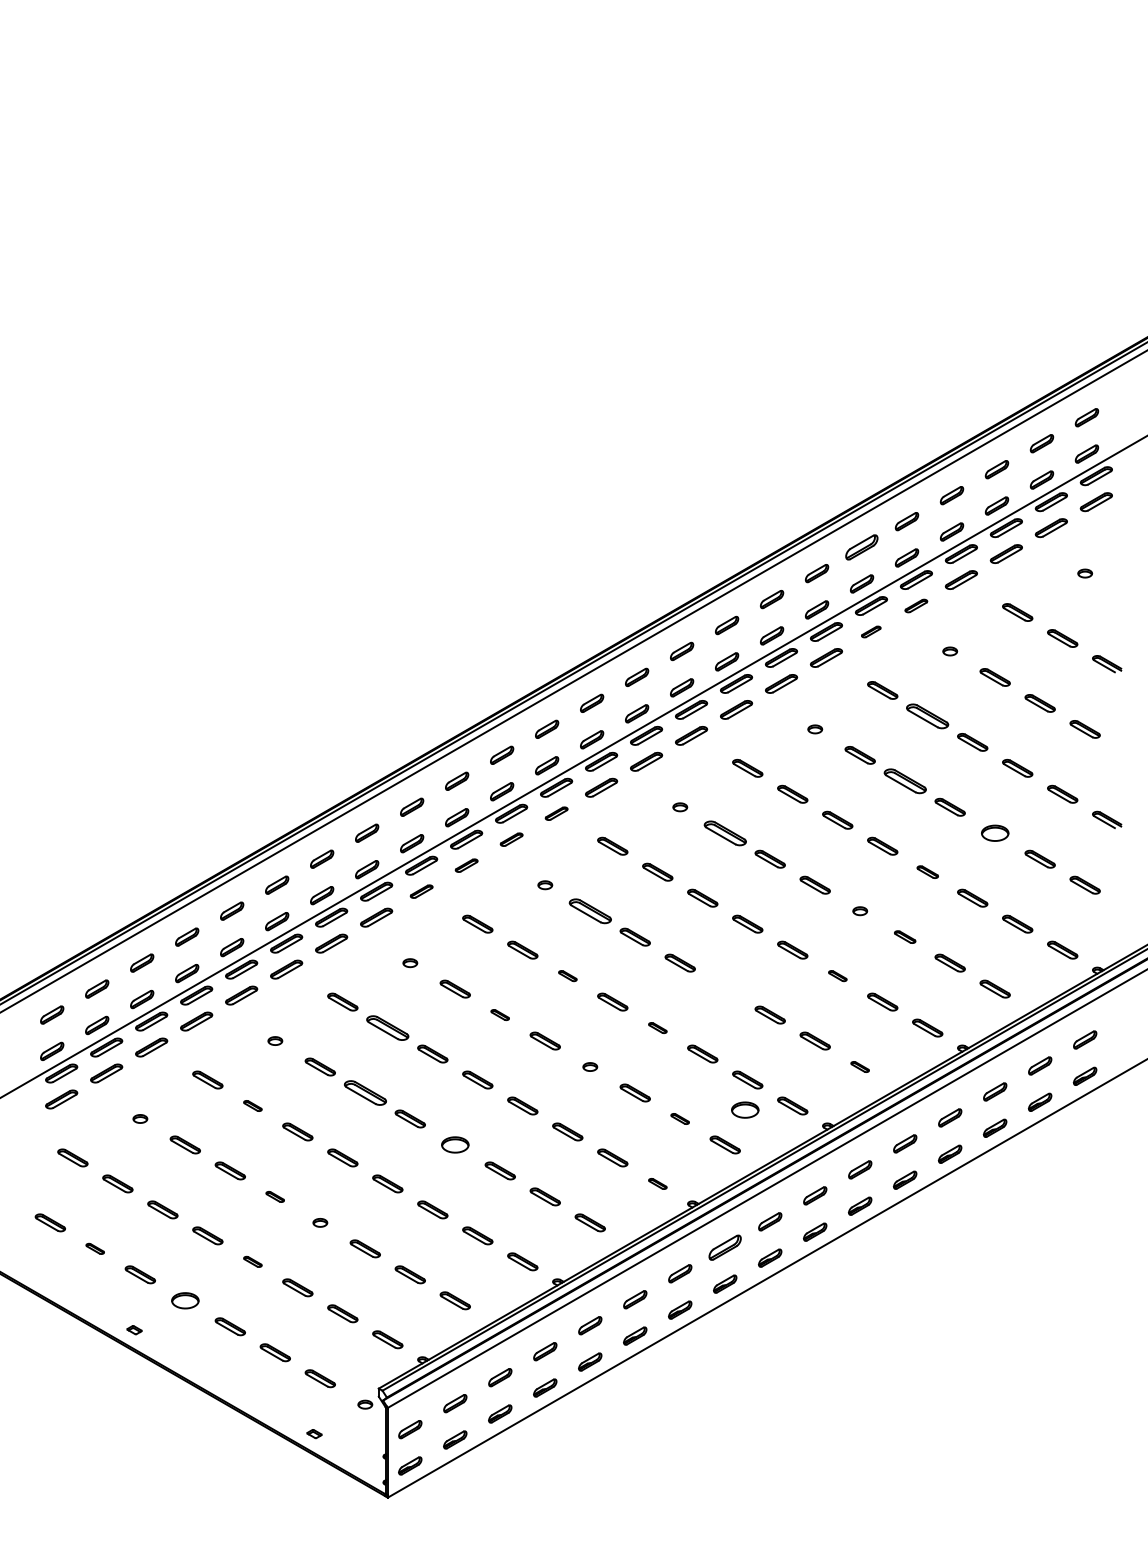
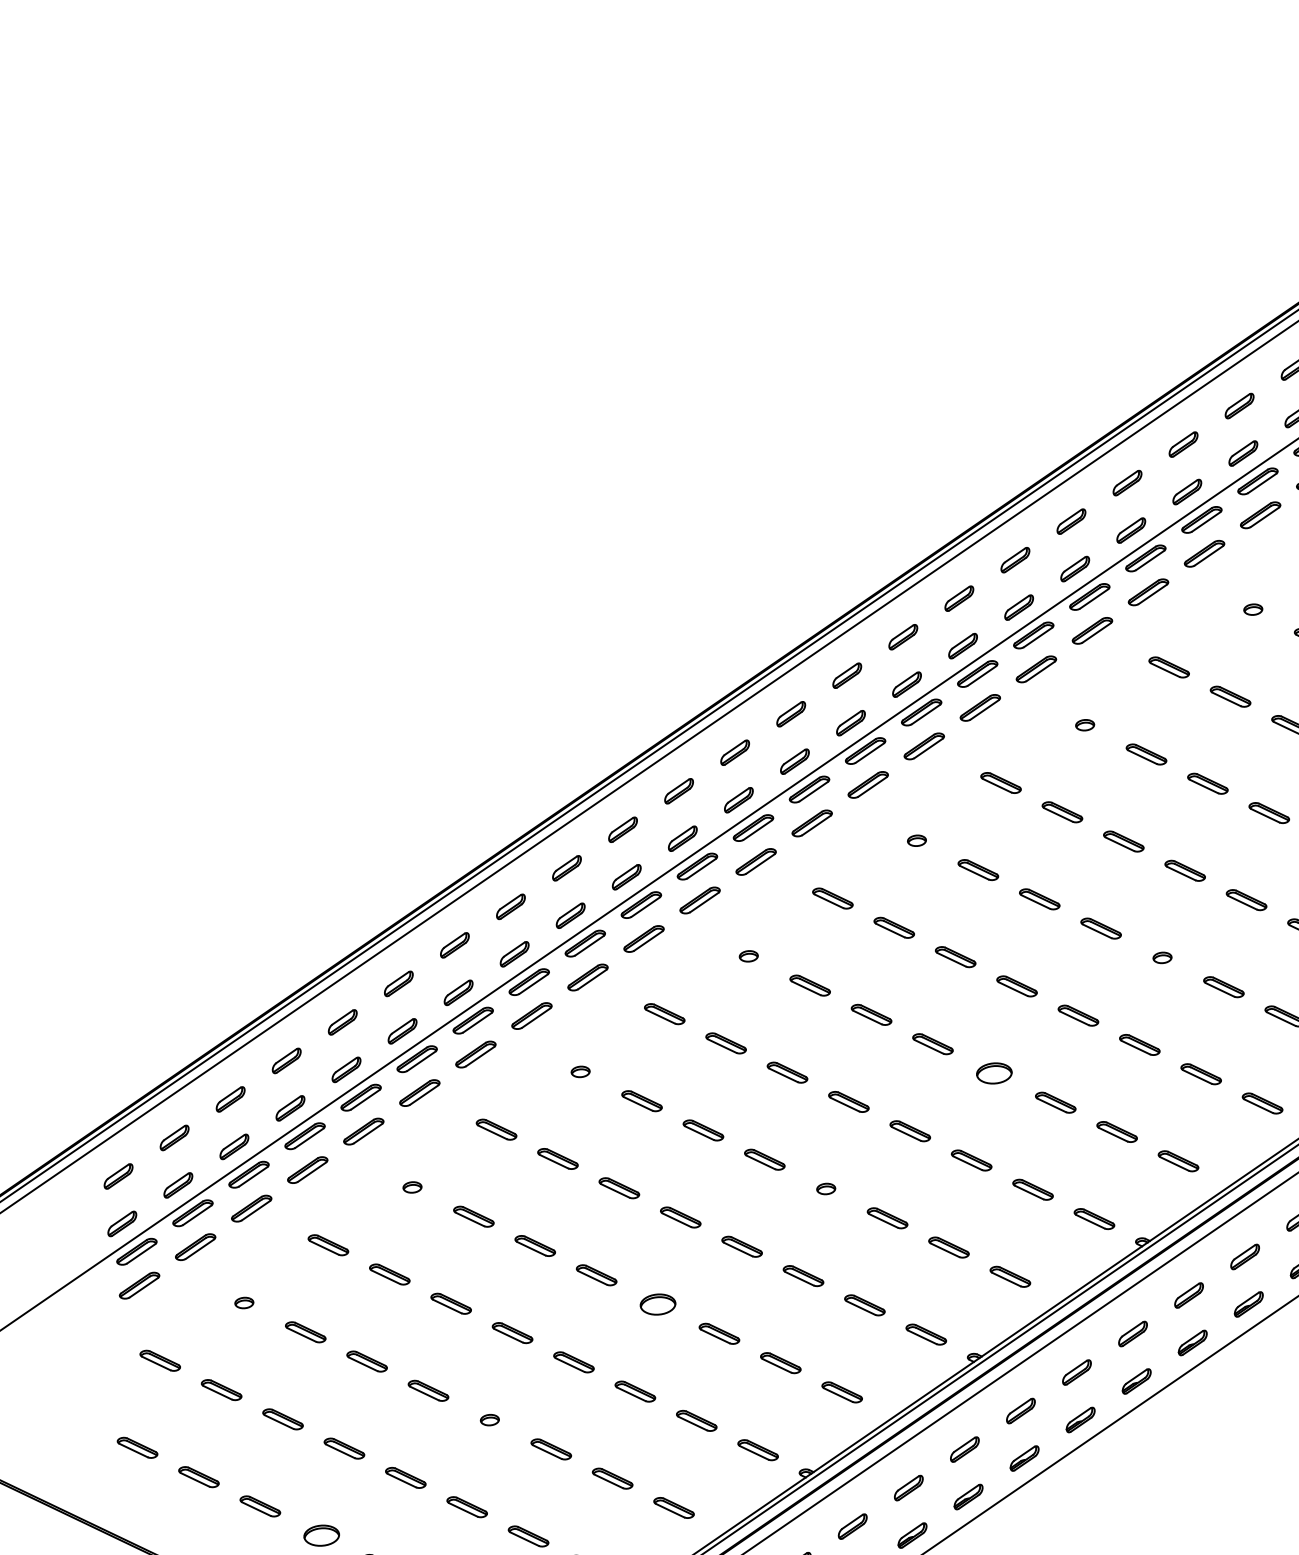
part: (862, 547) -> (1128, 482), size x0.71
part: (915, 605) -> (1203, 553), size x1.43
part: (870, 631) -> (1147, 591), size x1.67
part: (927, 716) -> (1230, 696), size x0.71
part: (904, 781) -> (1206, 784), size x0.71
part: (556, 813) -> (756, 861), size x1.43
part: (724, 832) -> (977, 869), size x0.71
part: (511, 839) -> (700, 900), size x1.43
part: (466, 865) -> (643, 938), size x1.43
part: (927, 871) -> (1246, 899), size x1.43
part: (421, 891) -> (587, 977), size x1.43
part: (589, 910) -> (809, 984), size x0.71
part: (904, 936) -> (1222, 986), size x1.43
part: (567, 975) -> (787, 1071), size x1.67
part: (837, 975) -> (1139, 1044), size x1.67
part: (499, 1014) -> (702, 1129), size x1.67
part: (387, 1027) -> (557, 1158), size x0.71
part: (657, 1027) -> (909, 1130), size x1.67
part: (859, 1066) -> (1177, 1160), size x1.67
part: (364, 1092) -> (534, 1245), size x0.71
part: (252, 1105) -> (389, 1273), size x1.67
part: (745, 1109) -> (994, 1072), moved
part: (679, 1118) -> (947, 1247), size x1.67
part: (657, 1183) -> (925, 1334), size x1.67
part: (274, 1196) -> (427, 1390), size x1.67
part: (725, 1247) -> (1021, 1410), size x0.71
part: (94, 1248) -> (197, 1476), size x1.67
part: (252, 1261) -> (405, 1477), size x1.67

